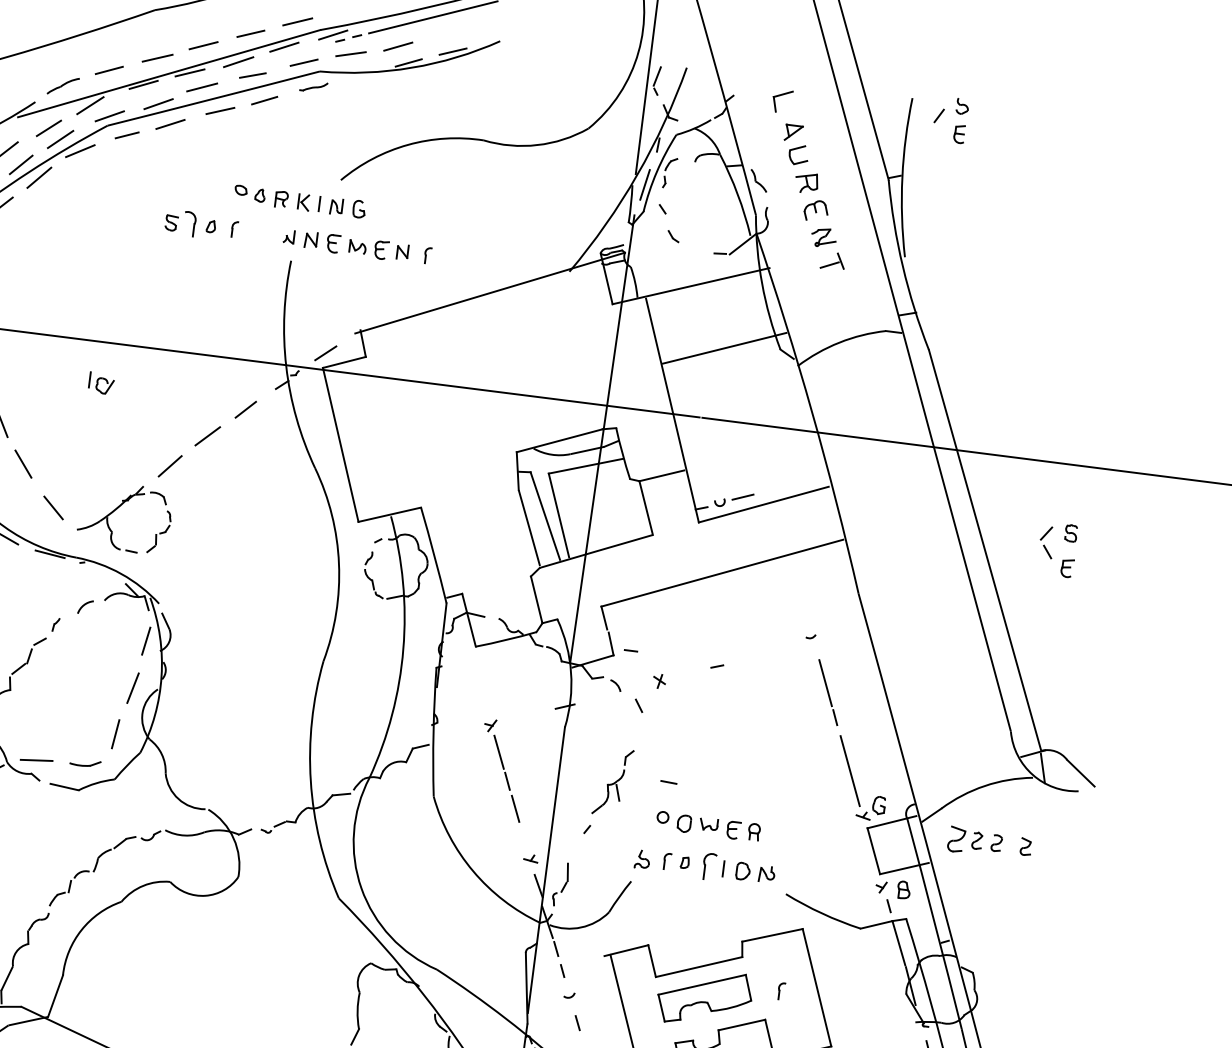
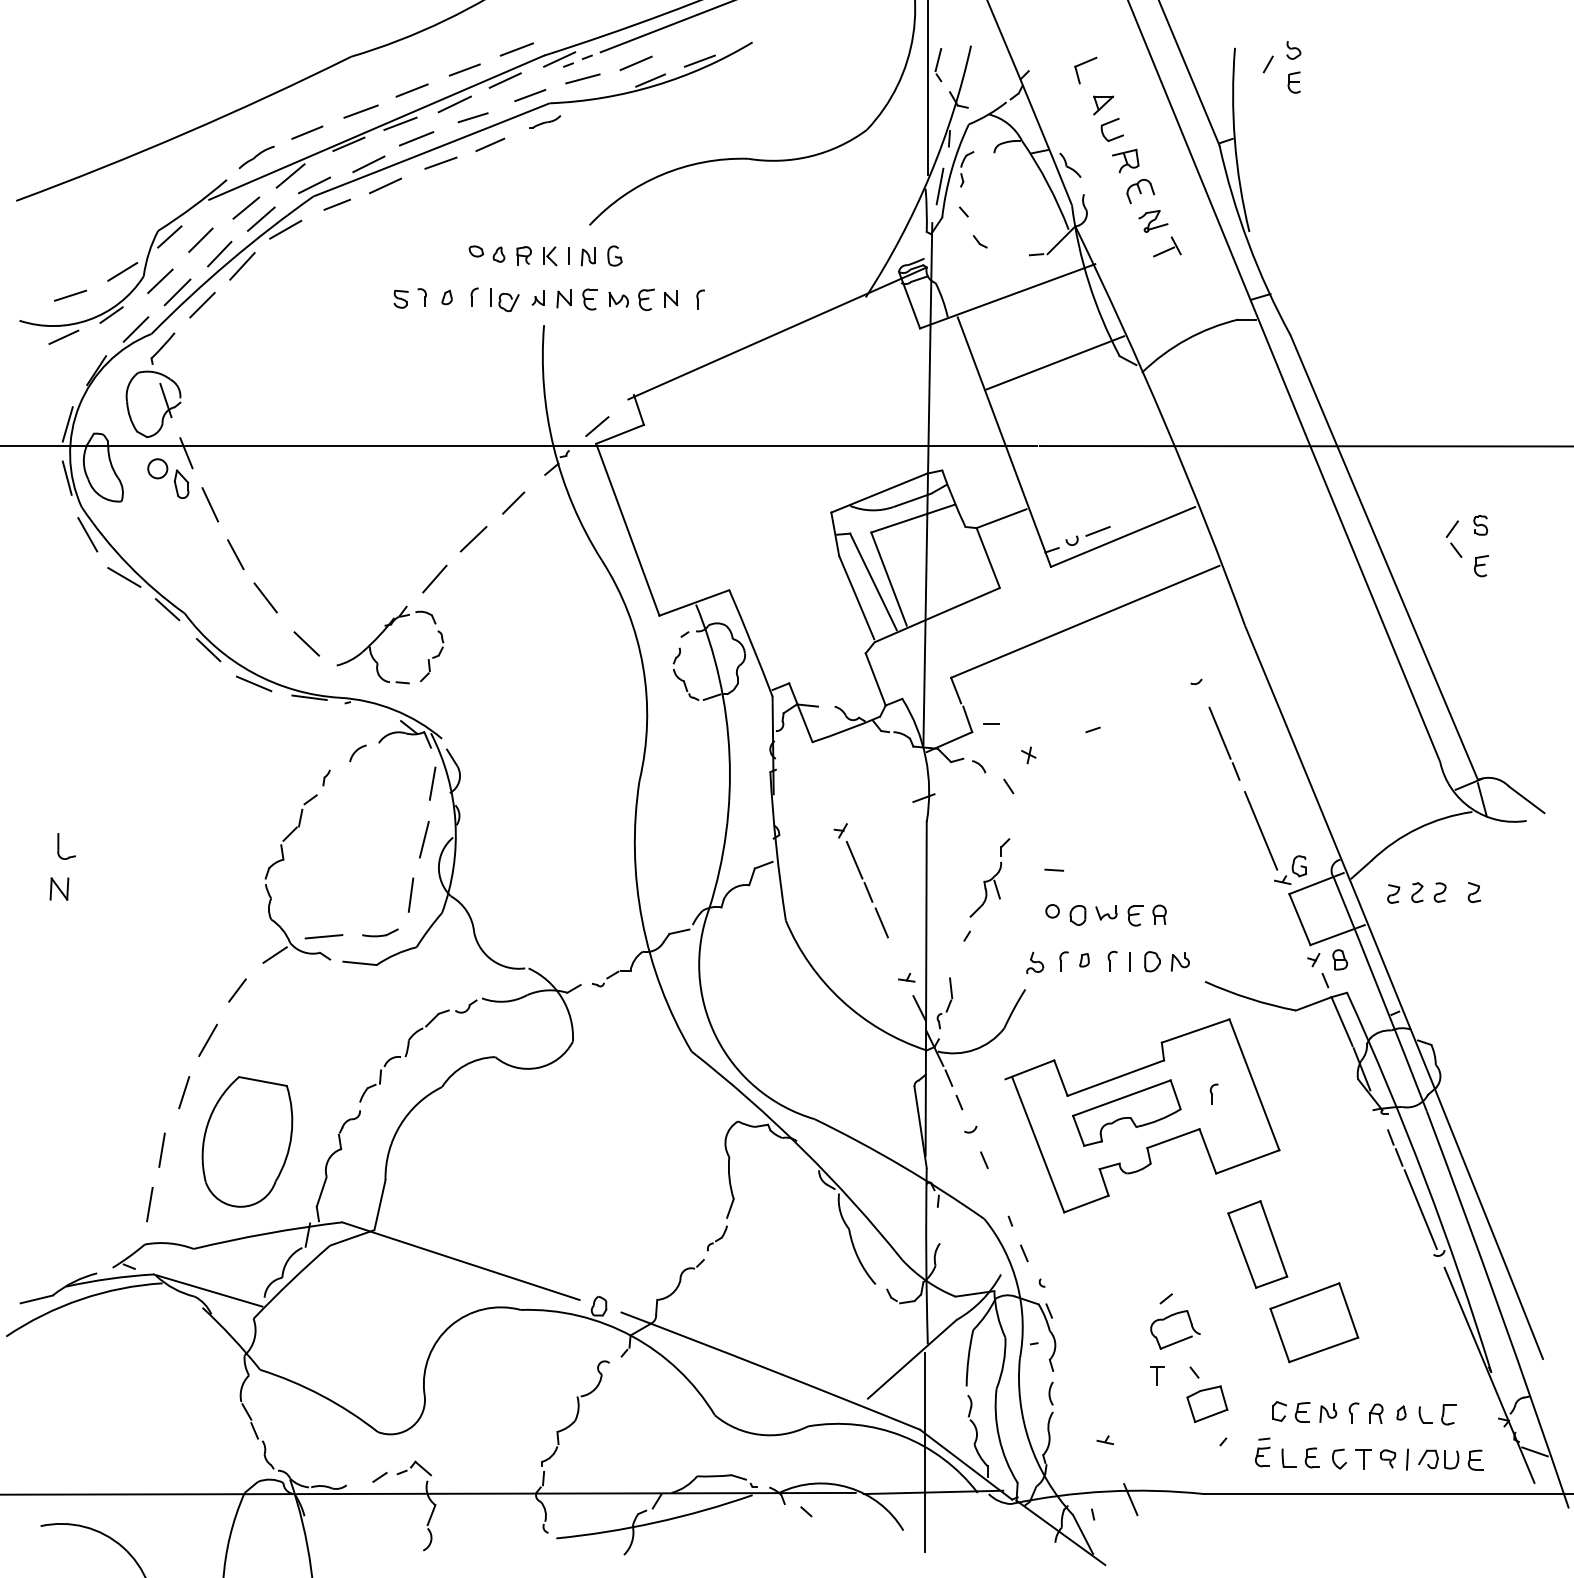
part: (189, 223) -> (421, 297), size x0.62
part: (101, 383) -> (504, 300), moved
part: (956, 839) -> (1393, 893), size x0.62
part: (708, 865) -> (1112, 960), size x0.62

